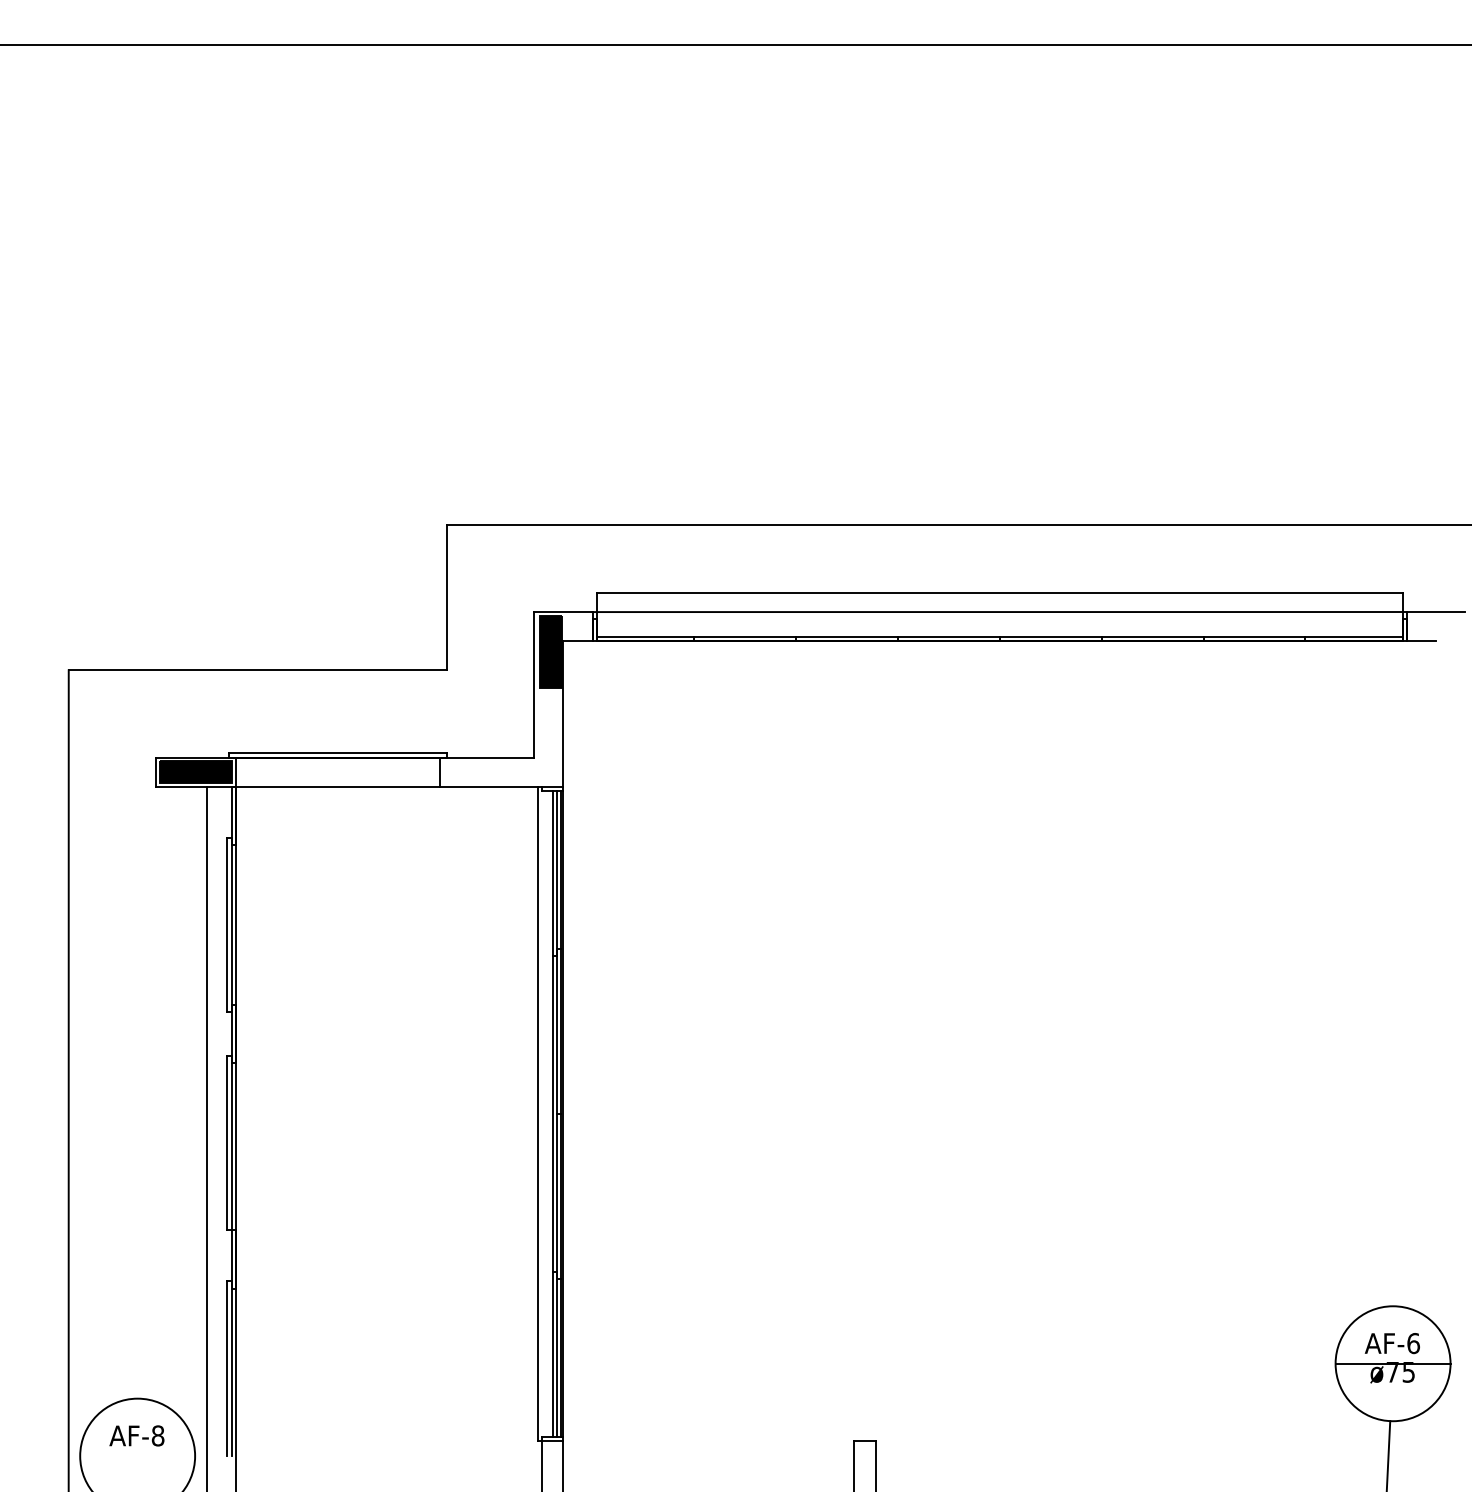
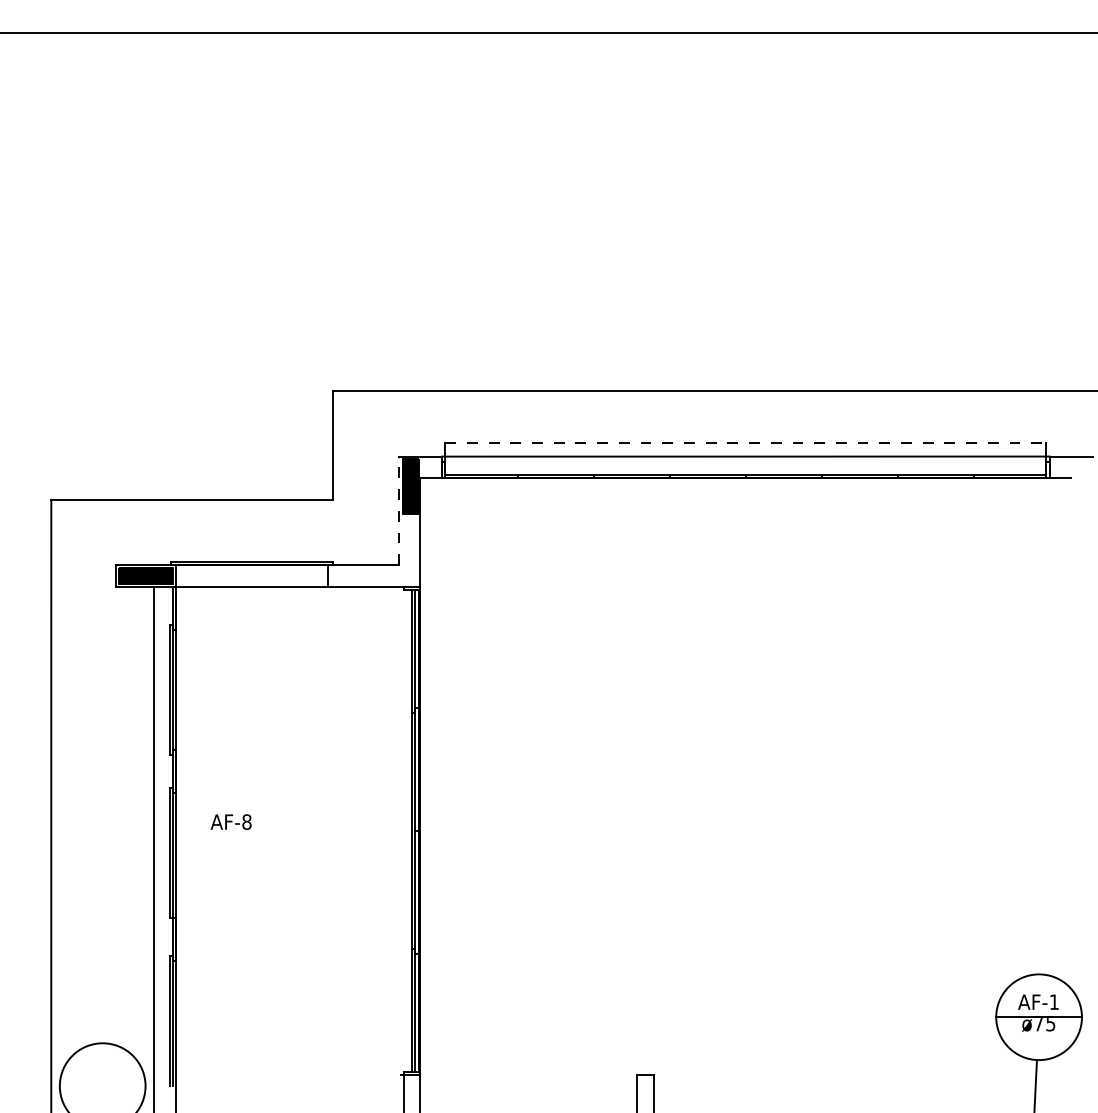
line: (999, 593) -> (745, 442), solid -> dashed
line: (534, 684) -> (398, 510), solid -> dashed
line: (538, 1113) -> (401, 830), removed
text: (1413, 1343) -> (1054, 1002), AF-6 -> AF-1
text: (136, 1435) -> (230, 821), moved

